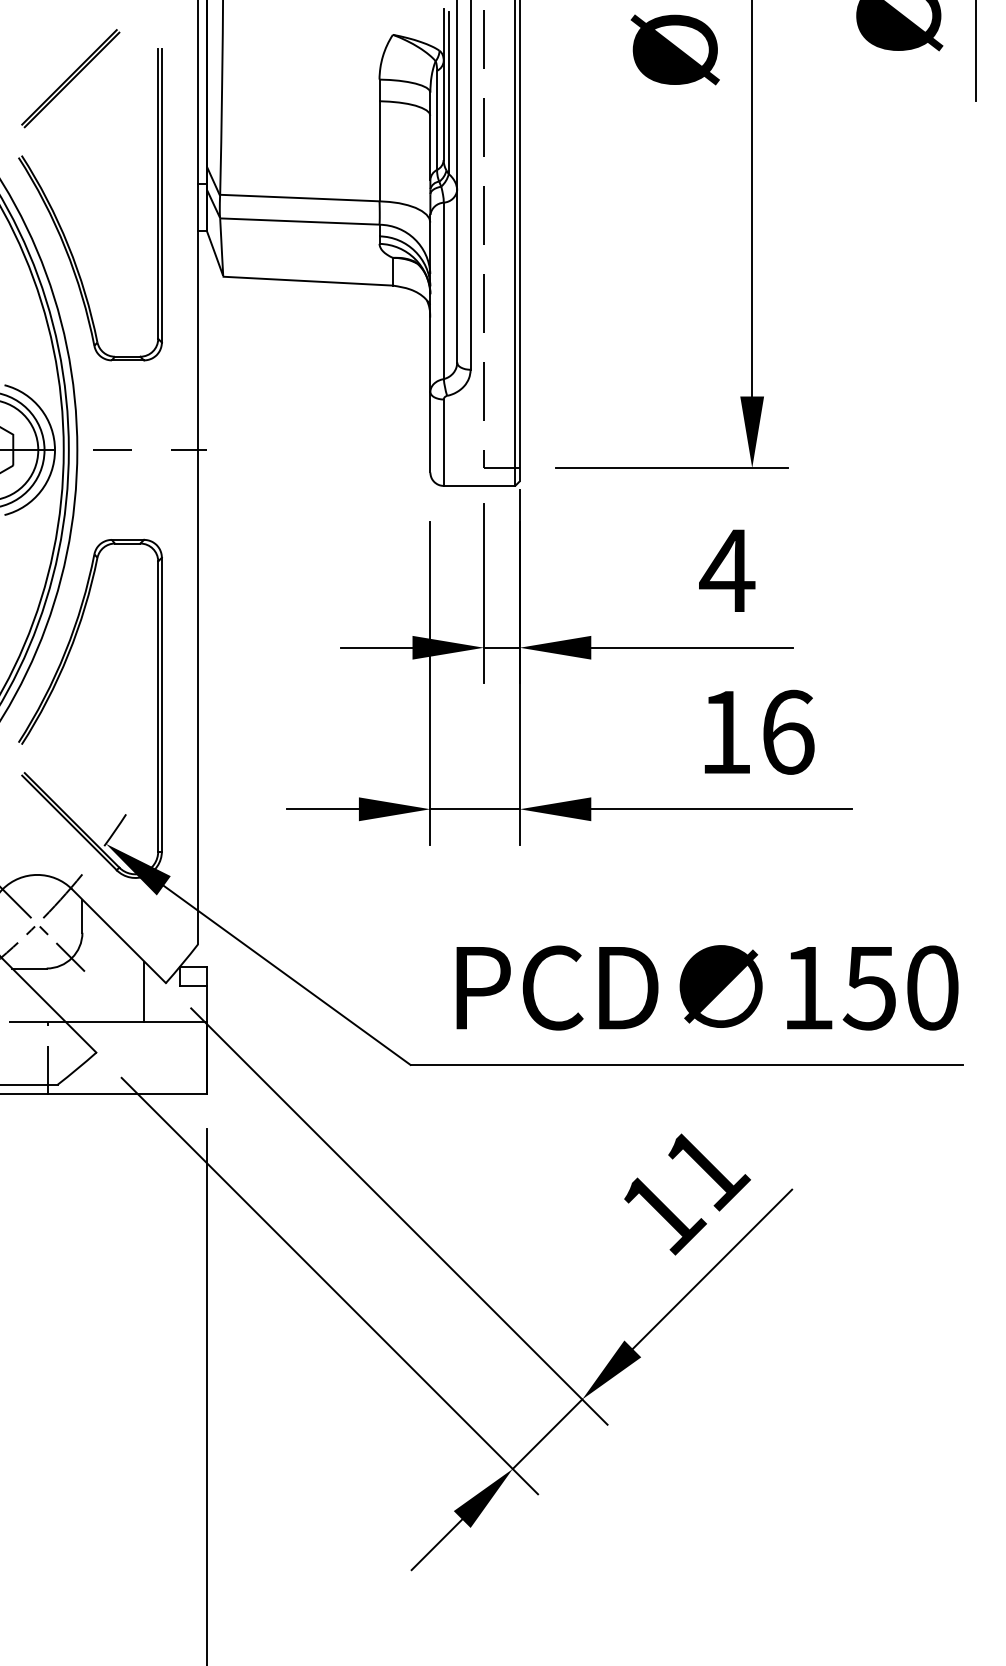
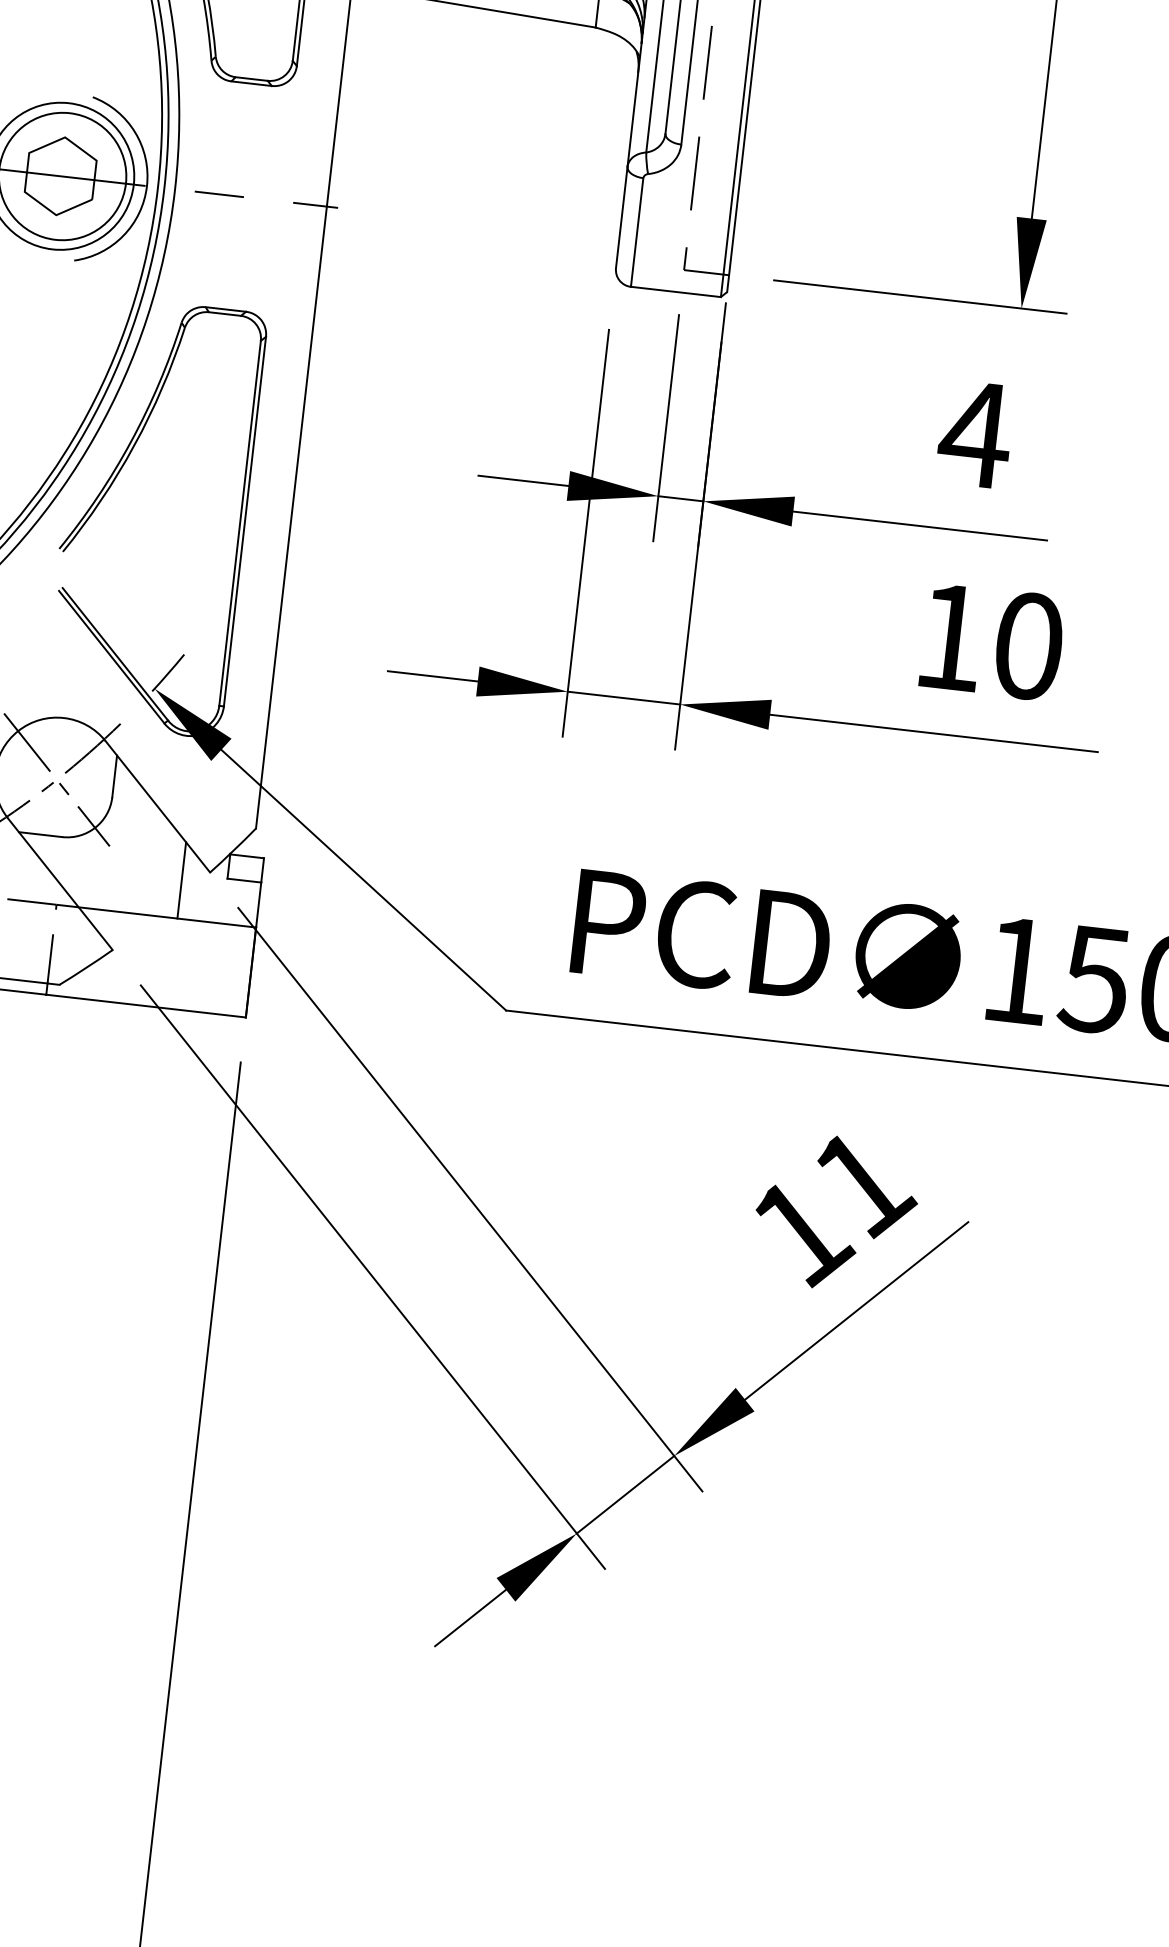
text: (788, 731) -> (1029, 645), 16 -> 10

